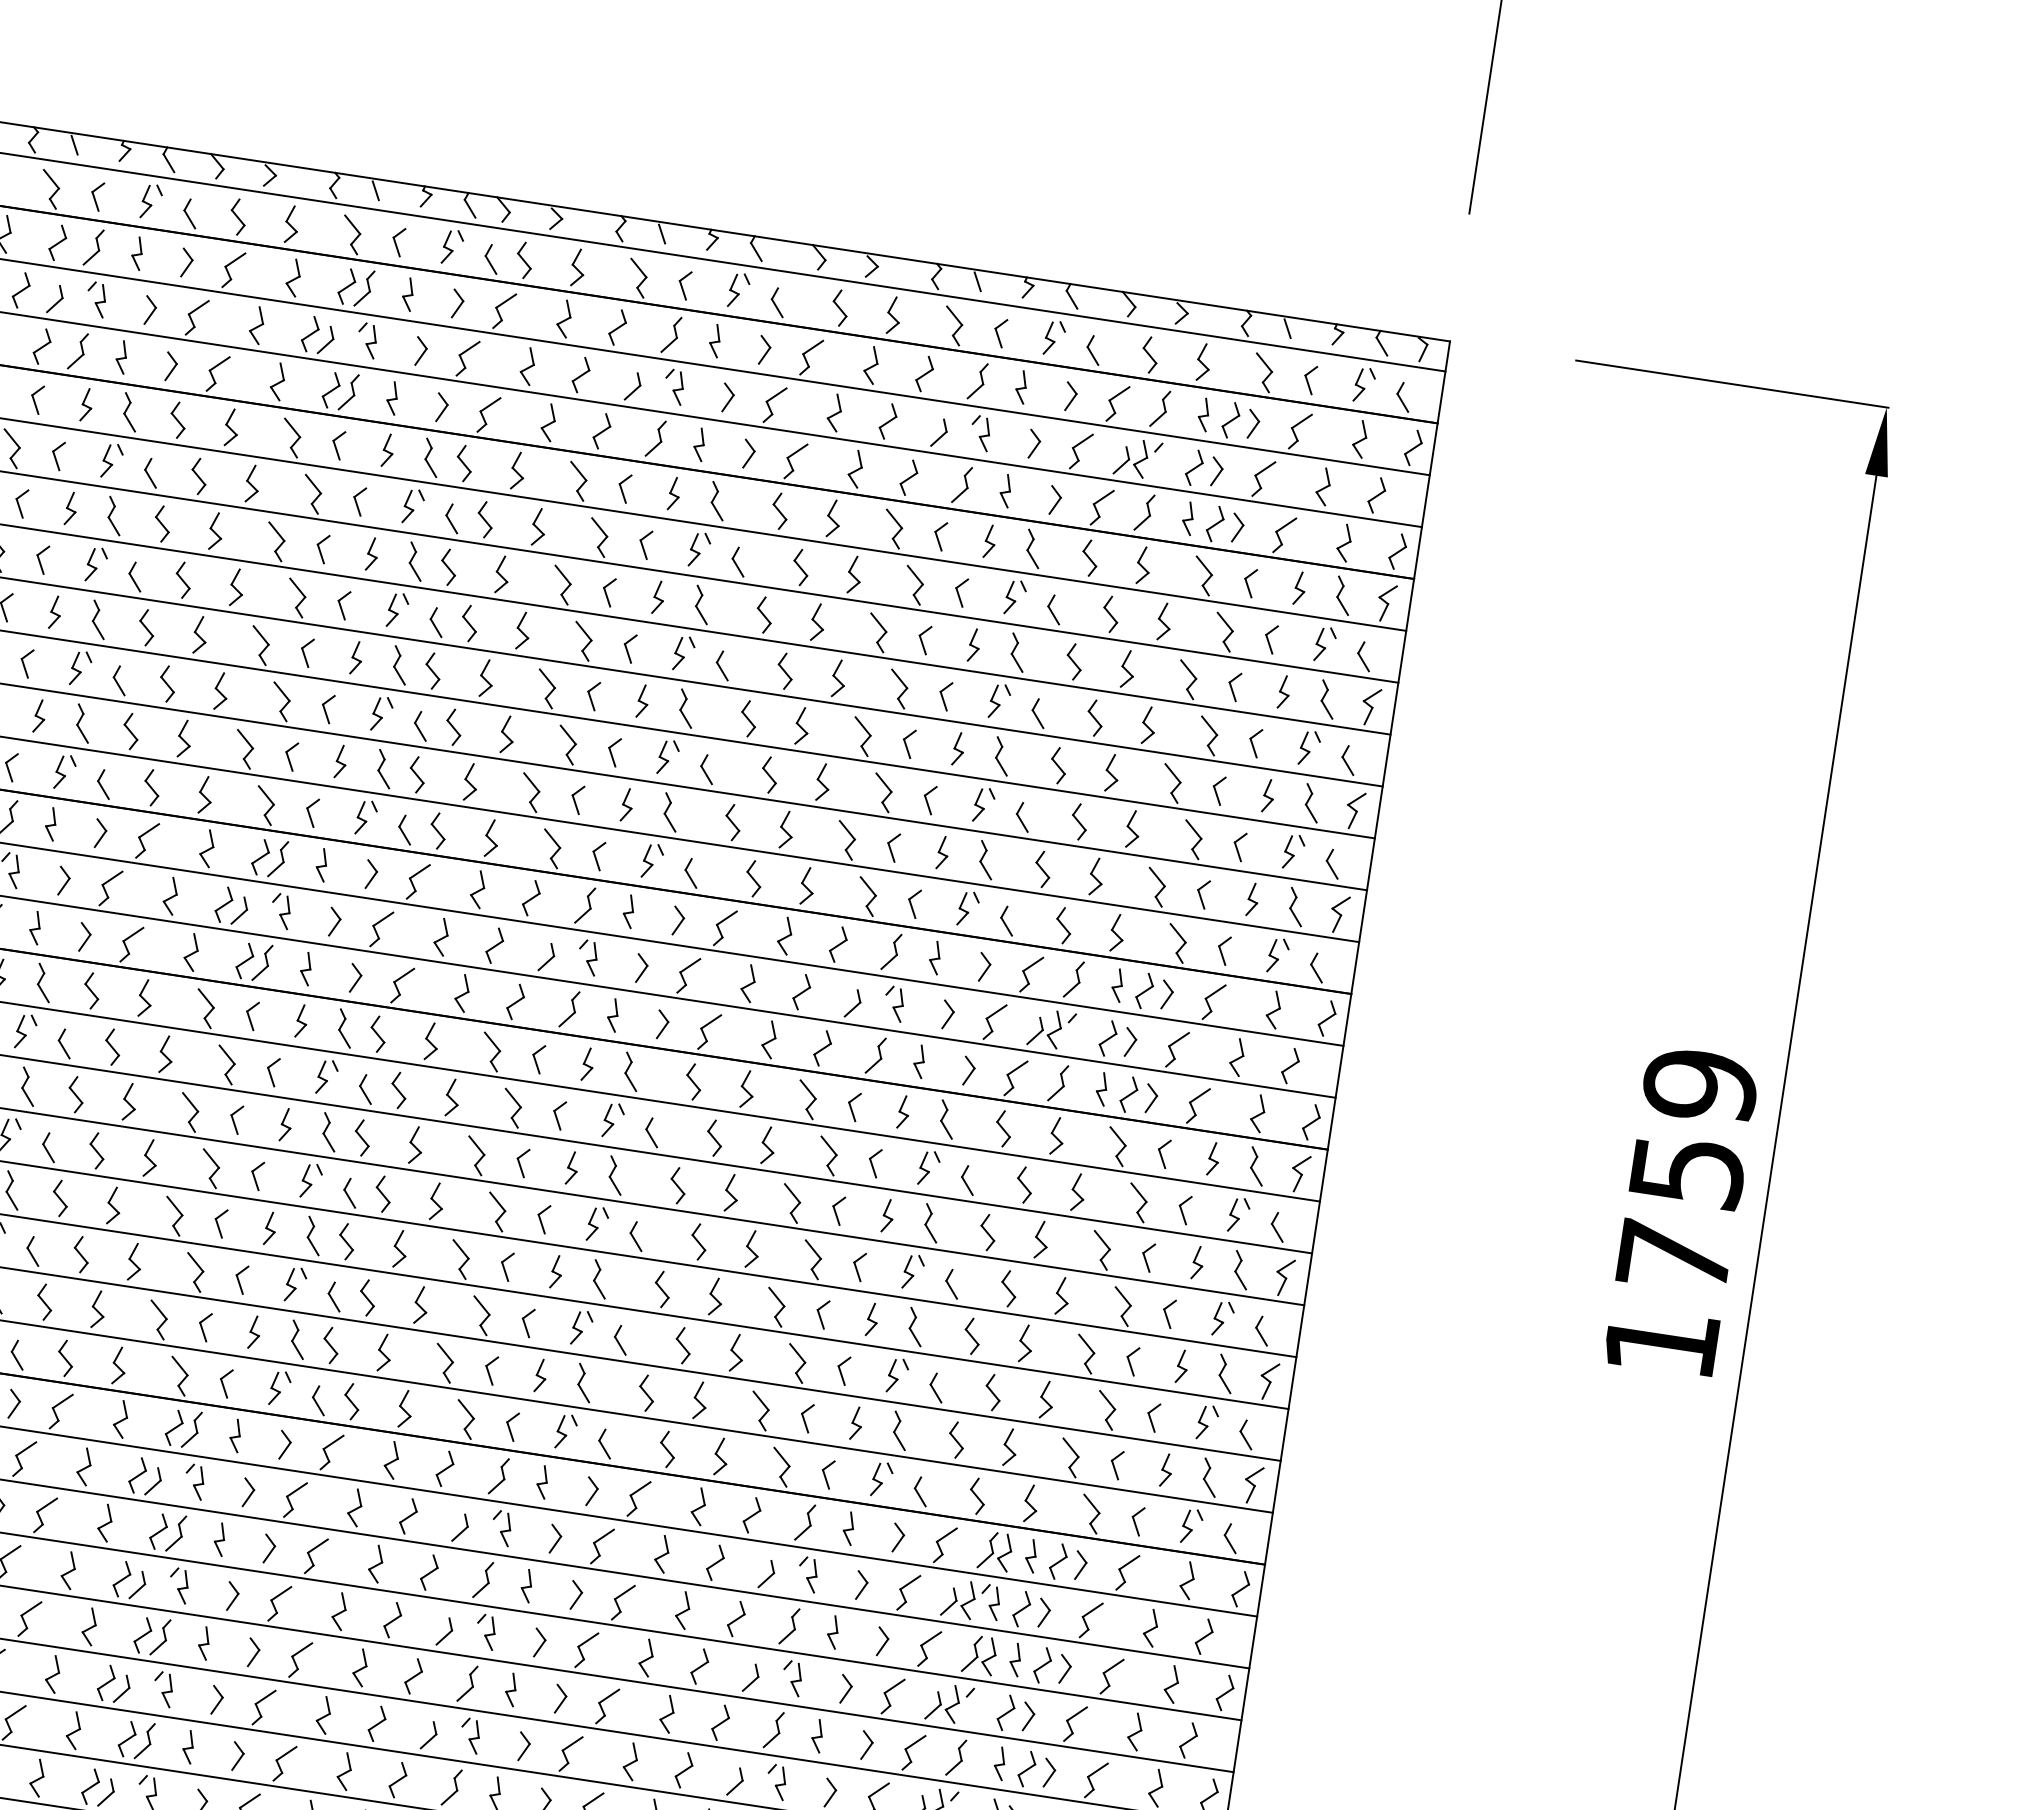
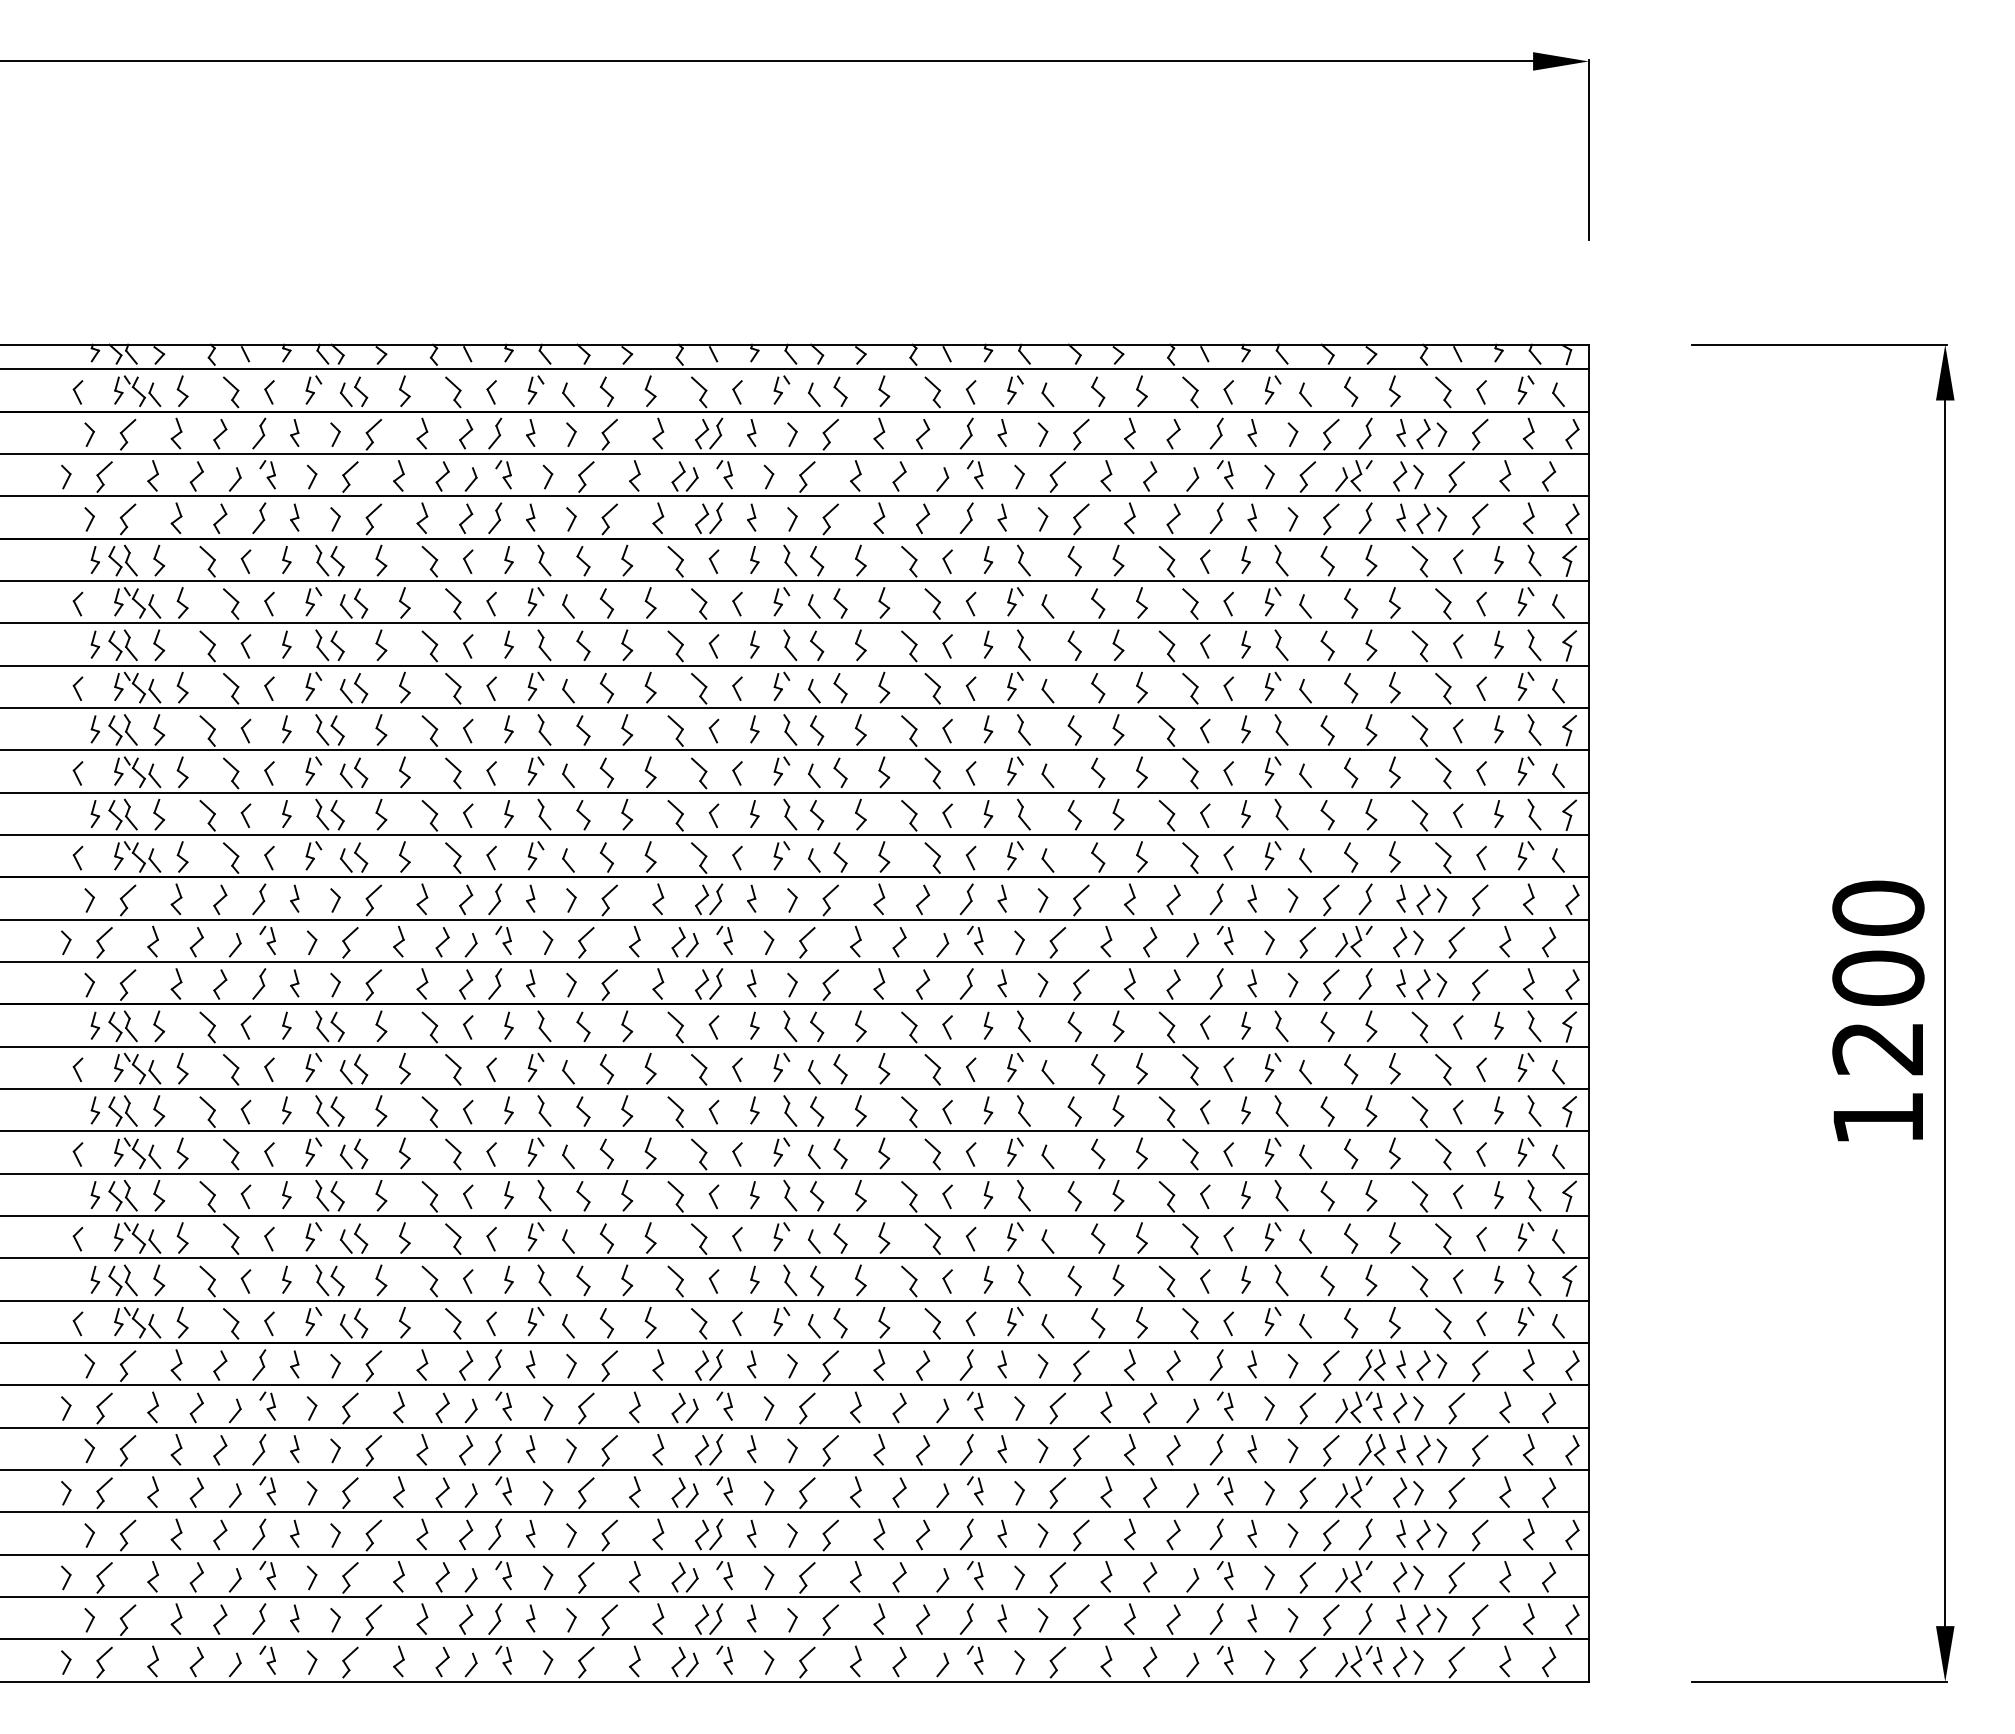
text: (1687, 1170) -> (1878, 977), 1759 -> 1200

